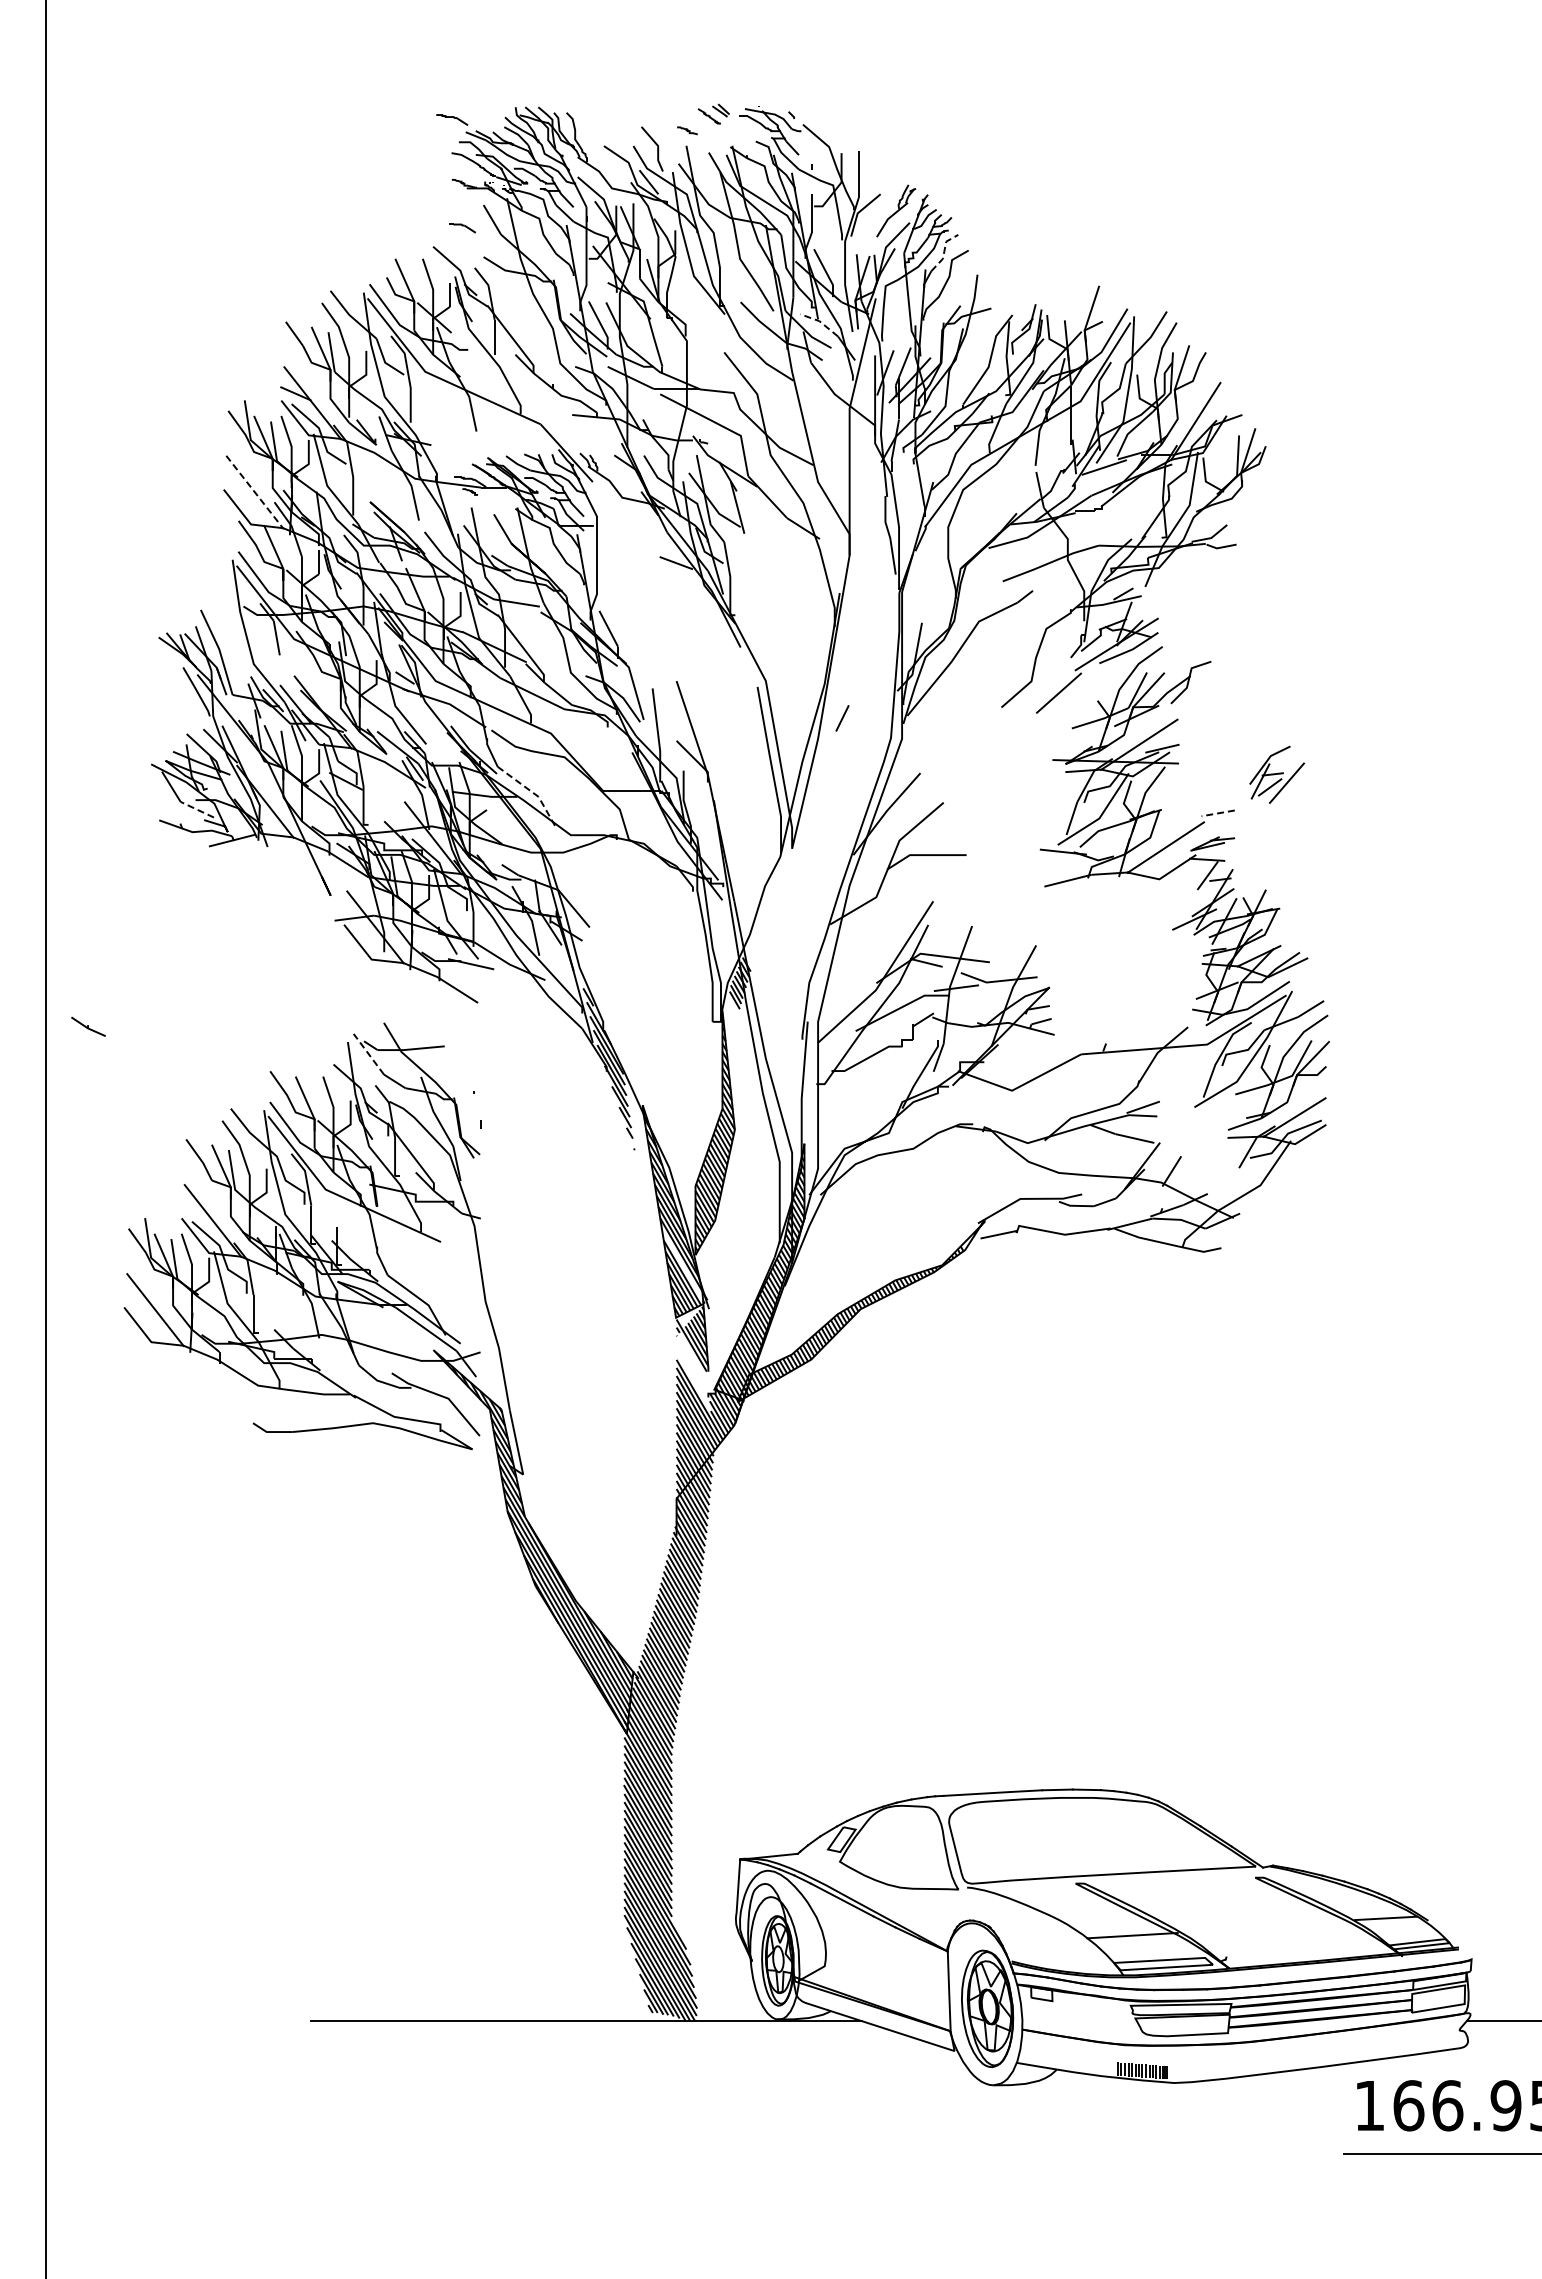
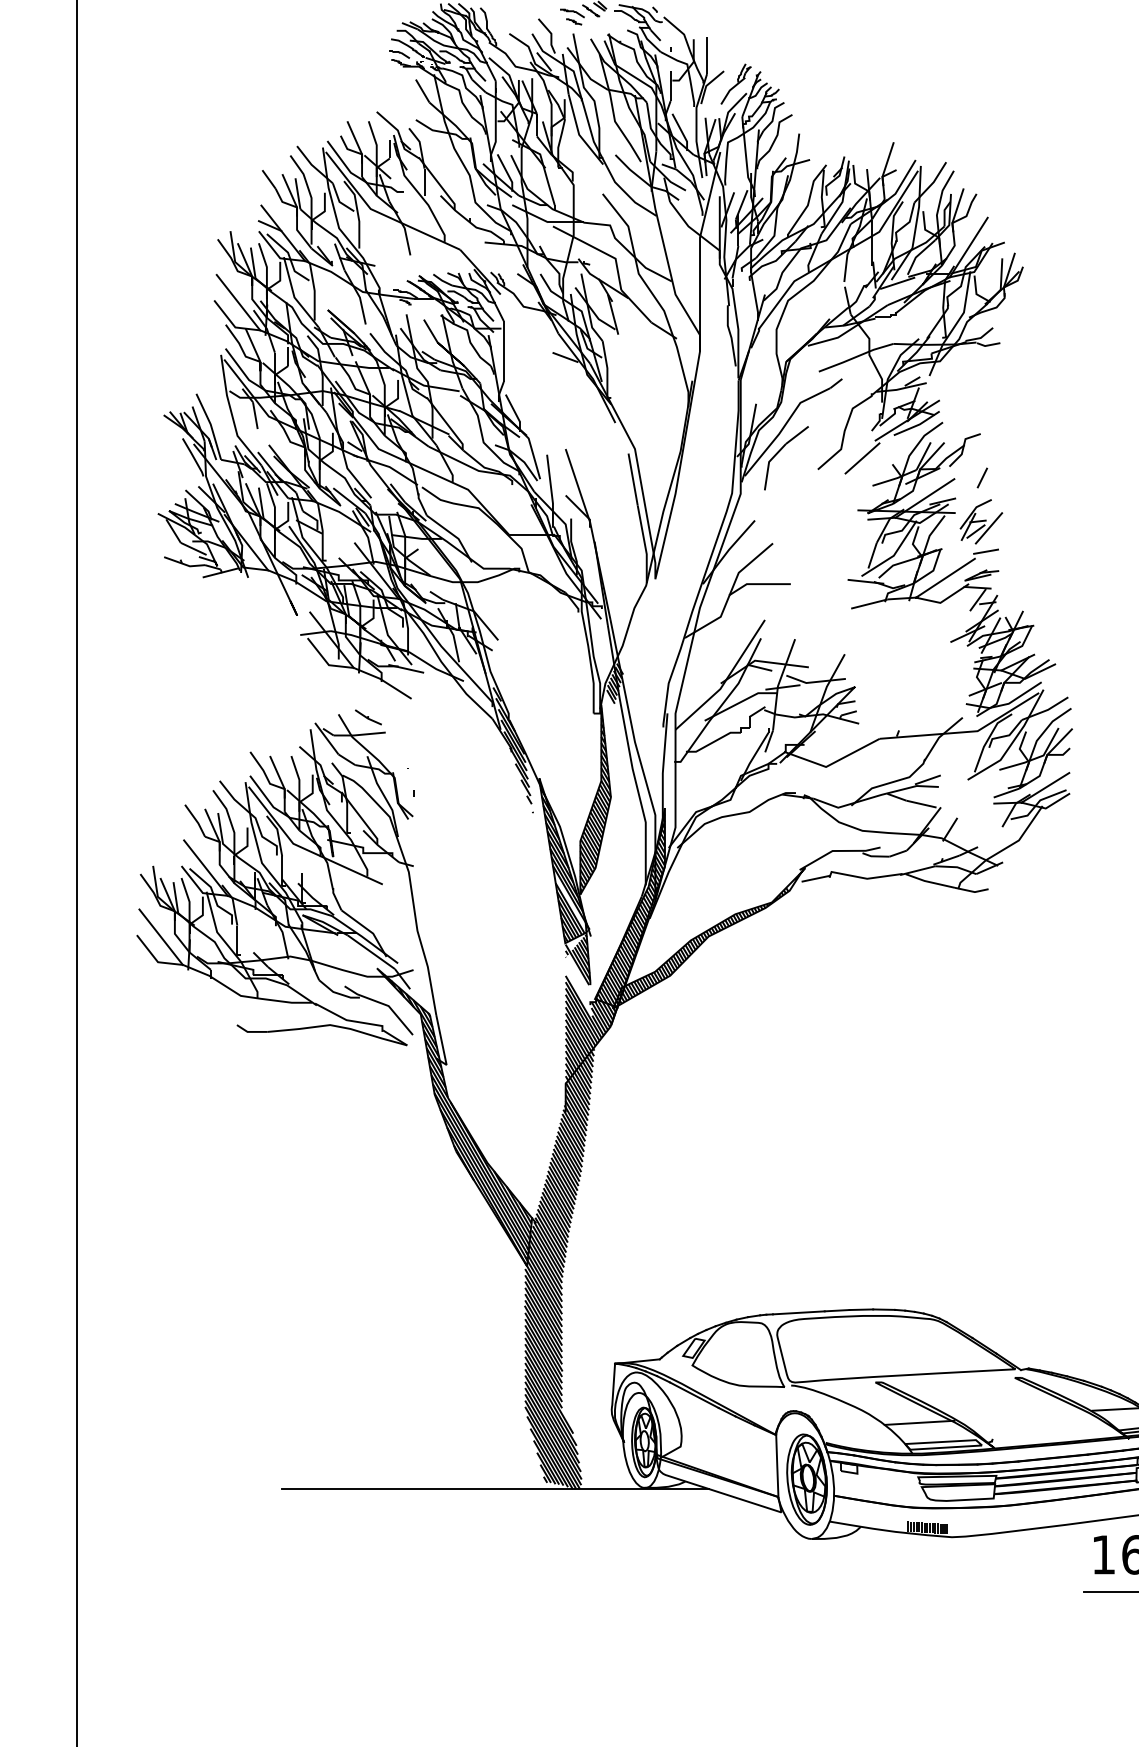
curve: (453, 118) -> (573, 12), moved
part: (462, 228) -> (399, 55), moved
line: (944, 251) -> (773, 115), dashed -> solid
line: (820, 321) -> (677, 169), dashed -> solid
line: (255, 492) -> (238, 302), dashed -> solid
part: (952, 684) -> (779, 451), added
line: (842, 718) -> (982, 478), moved
part: (1276, 774) -> (980, 521), moved
line: (533, 792) -> (454, 535), dashed -> solid
line: (196, 809) -> (193, 548), dashed -> solid
line: (1218, 813) -> (986, 551), dashed -> solid
part: (88, 1026) -> (368, 717), moved
line: (368, 1053) -> (326, 738), dashed -> solid

